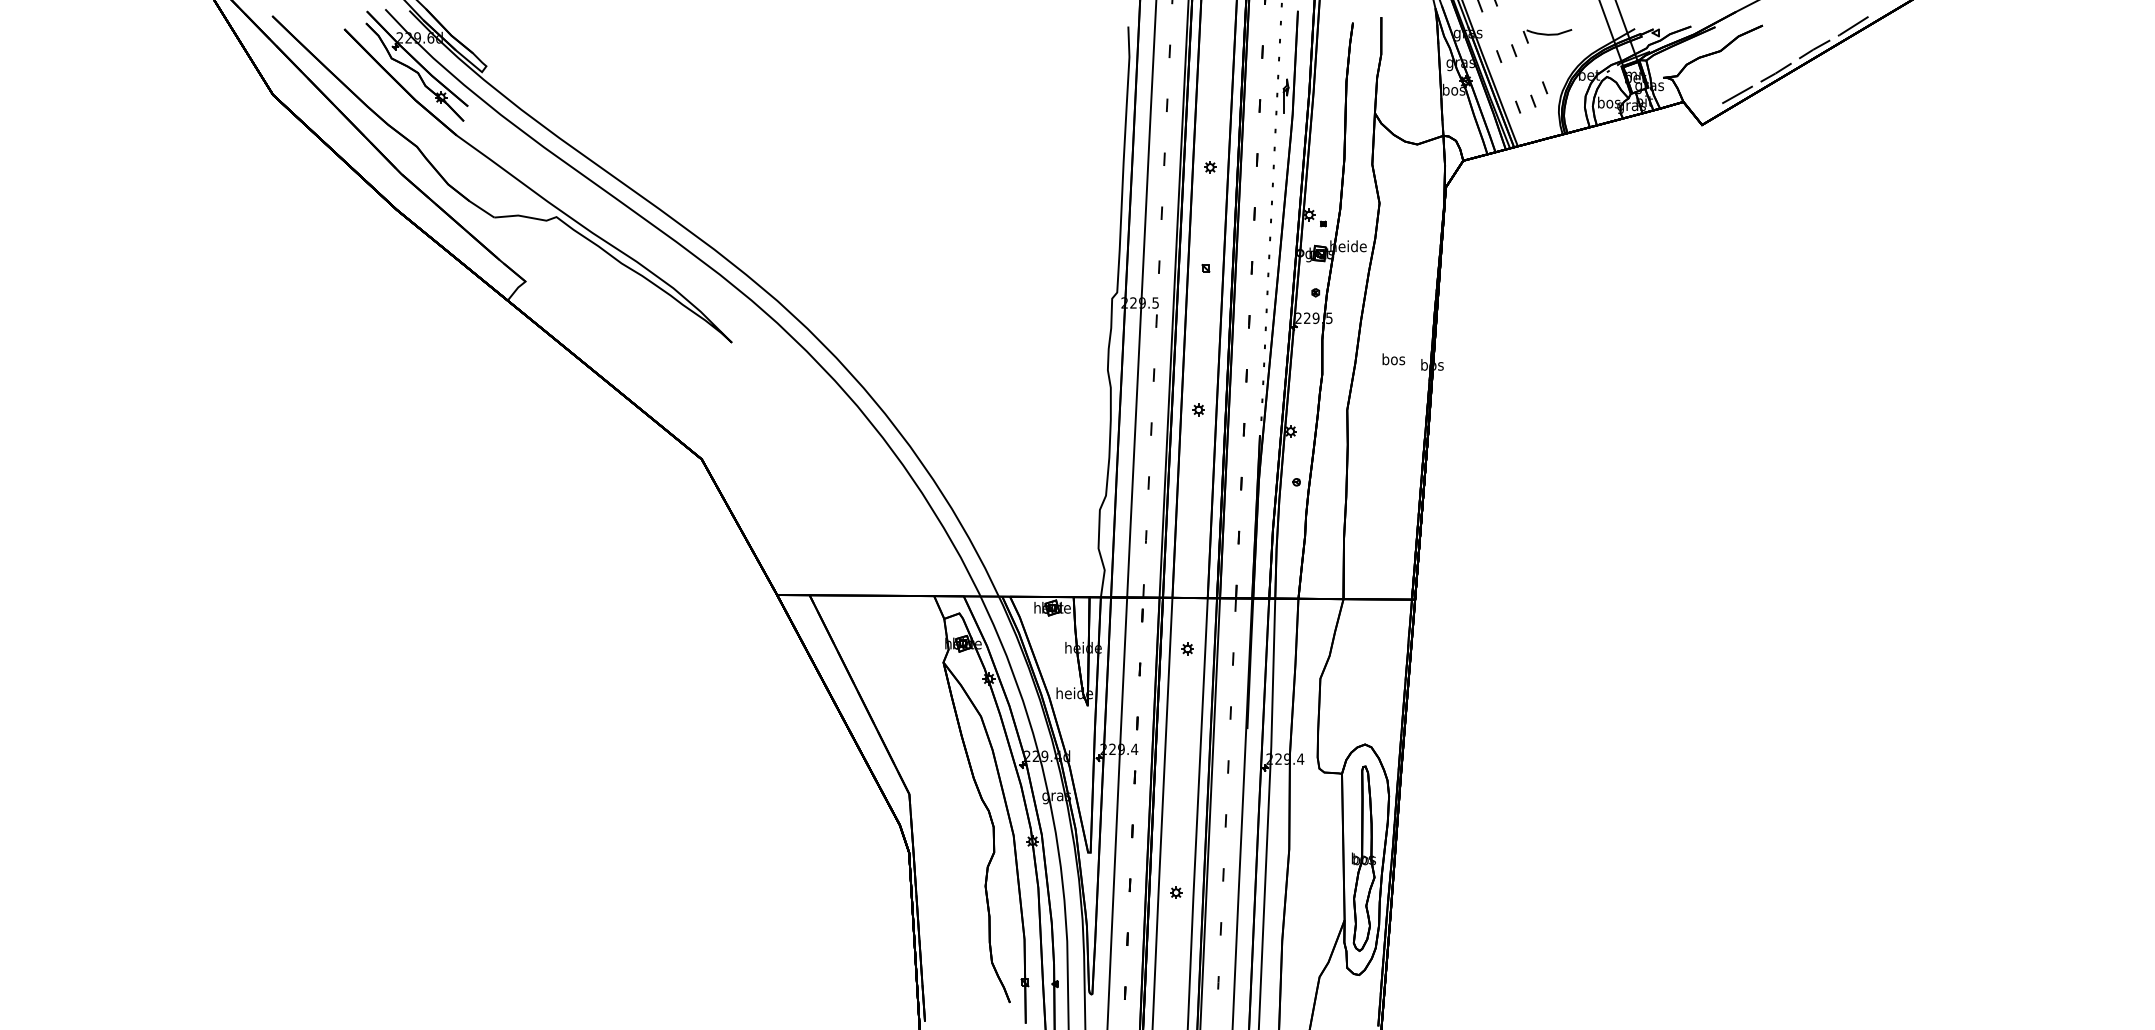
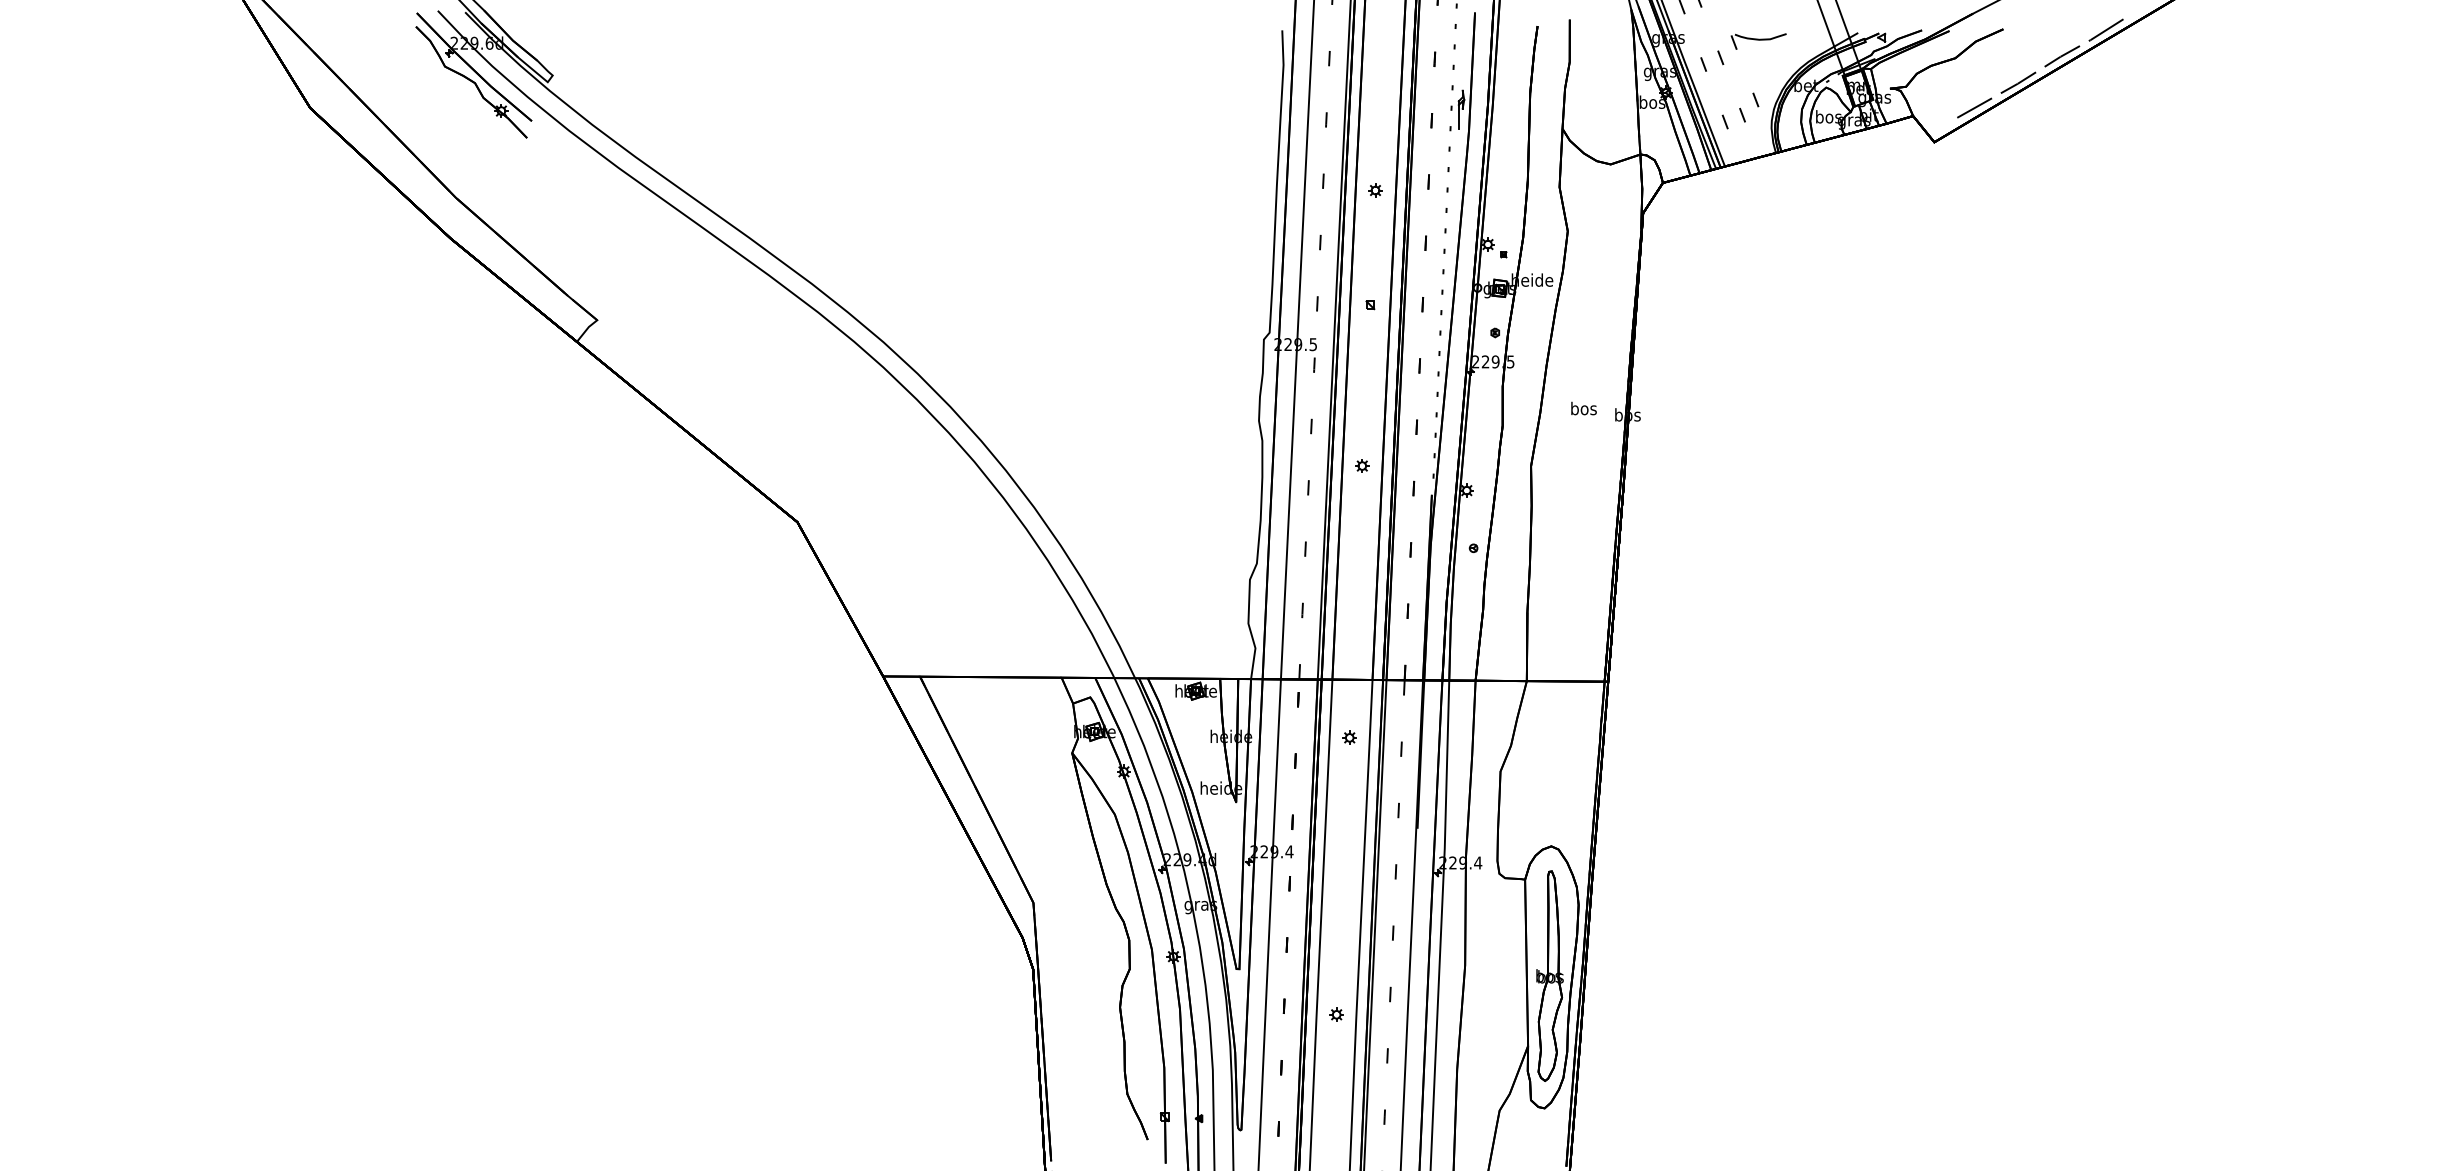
part: (506, 172) -> (575, 196), removed

